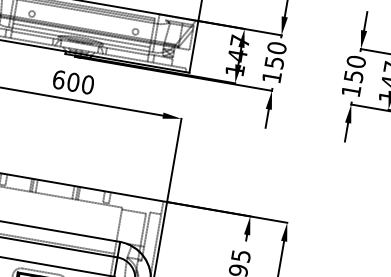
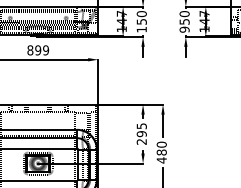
text: (72, 82) -> (37, 50), 600 -> 899
text: (351, 90) -> (184, 29), 150 -> 950

